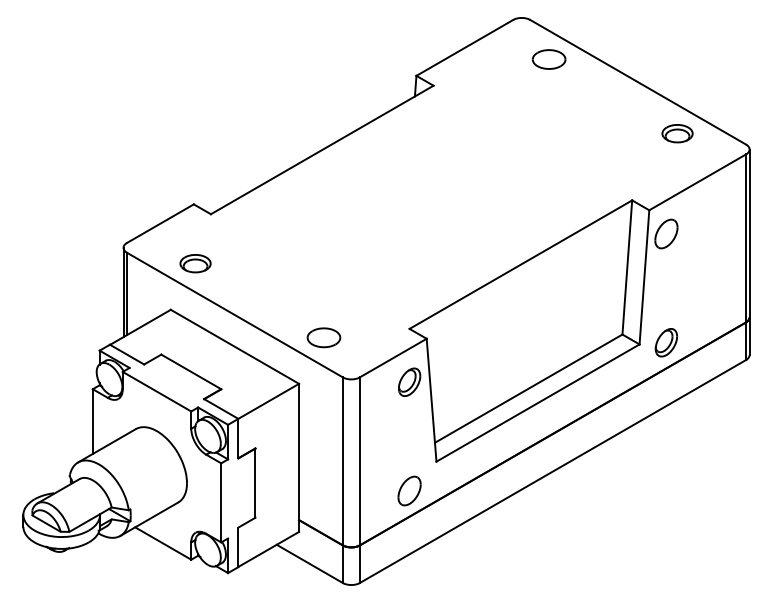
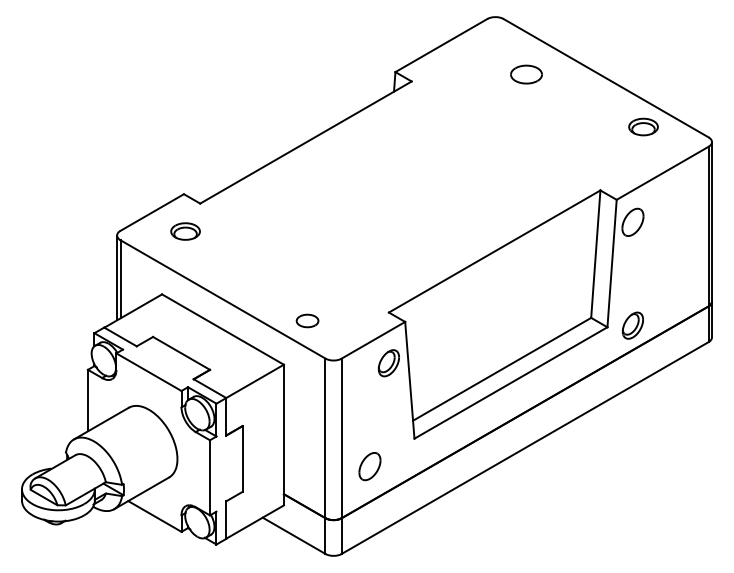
part: (549, 59) -> (526, 74), moved
part: (195, 263) -> (185, 231), moved
part: (323, 337) -> (307, 320), size x0.7
part: (409, 490) -> (369, 466), moved

